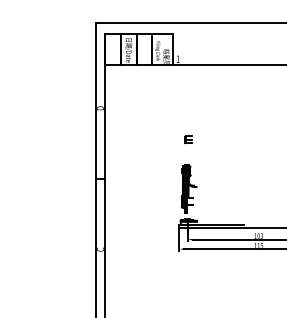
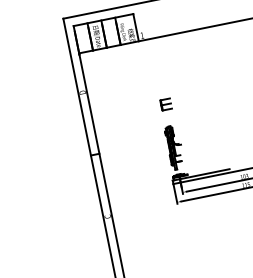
part: (188, 139) -> (165, 104), size x1.67

